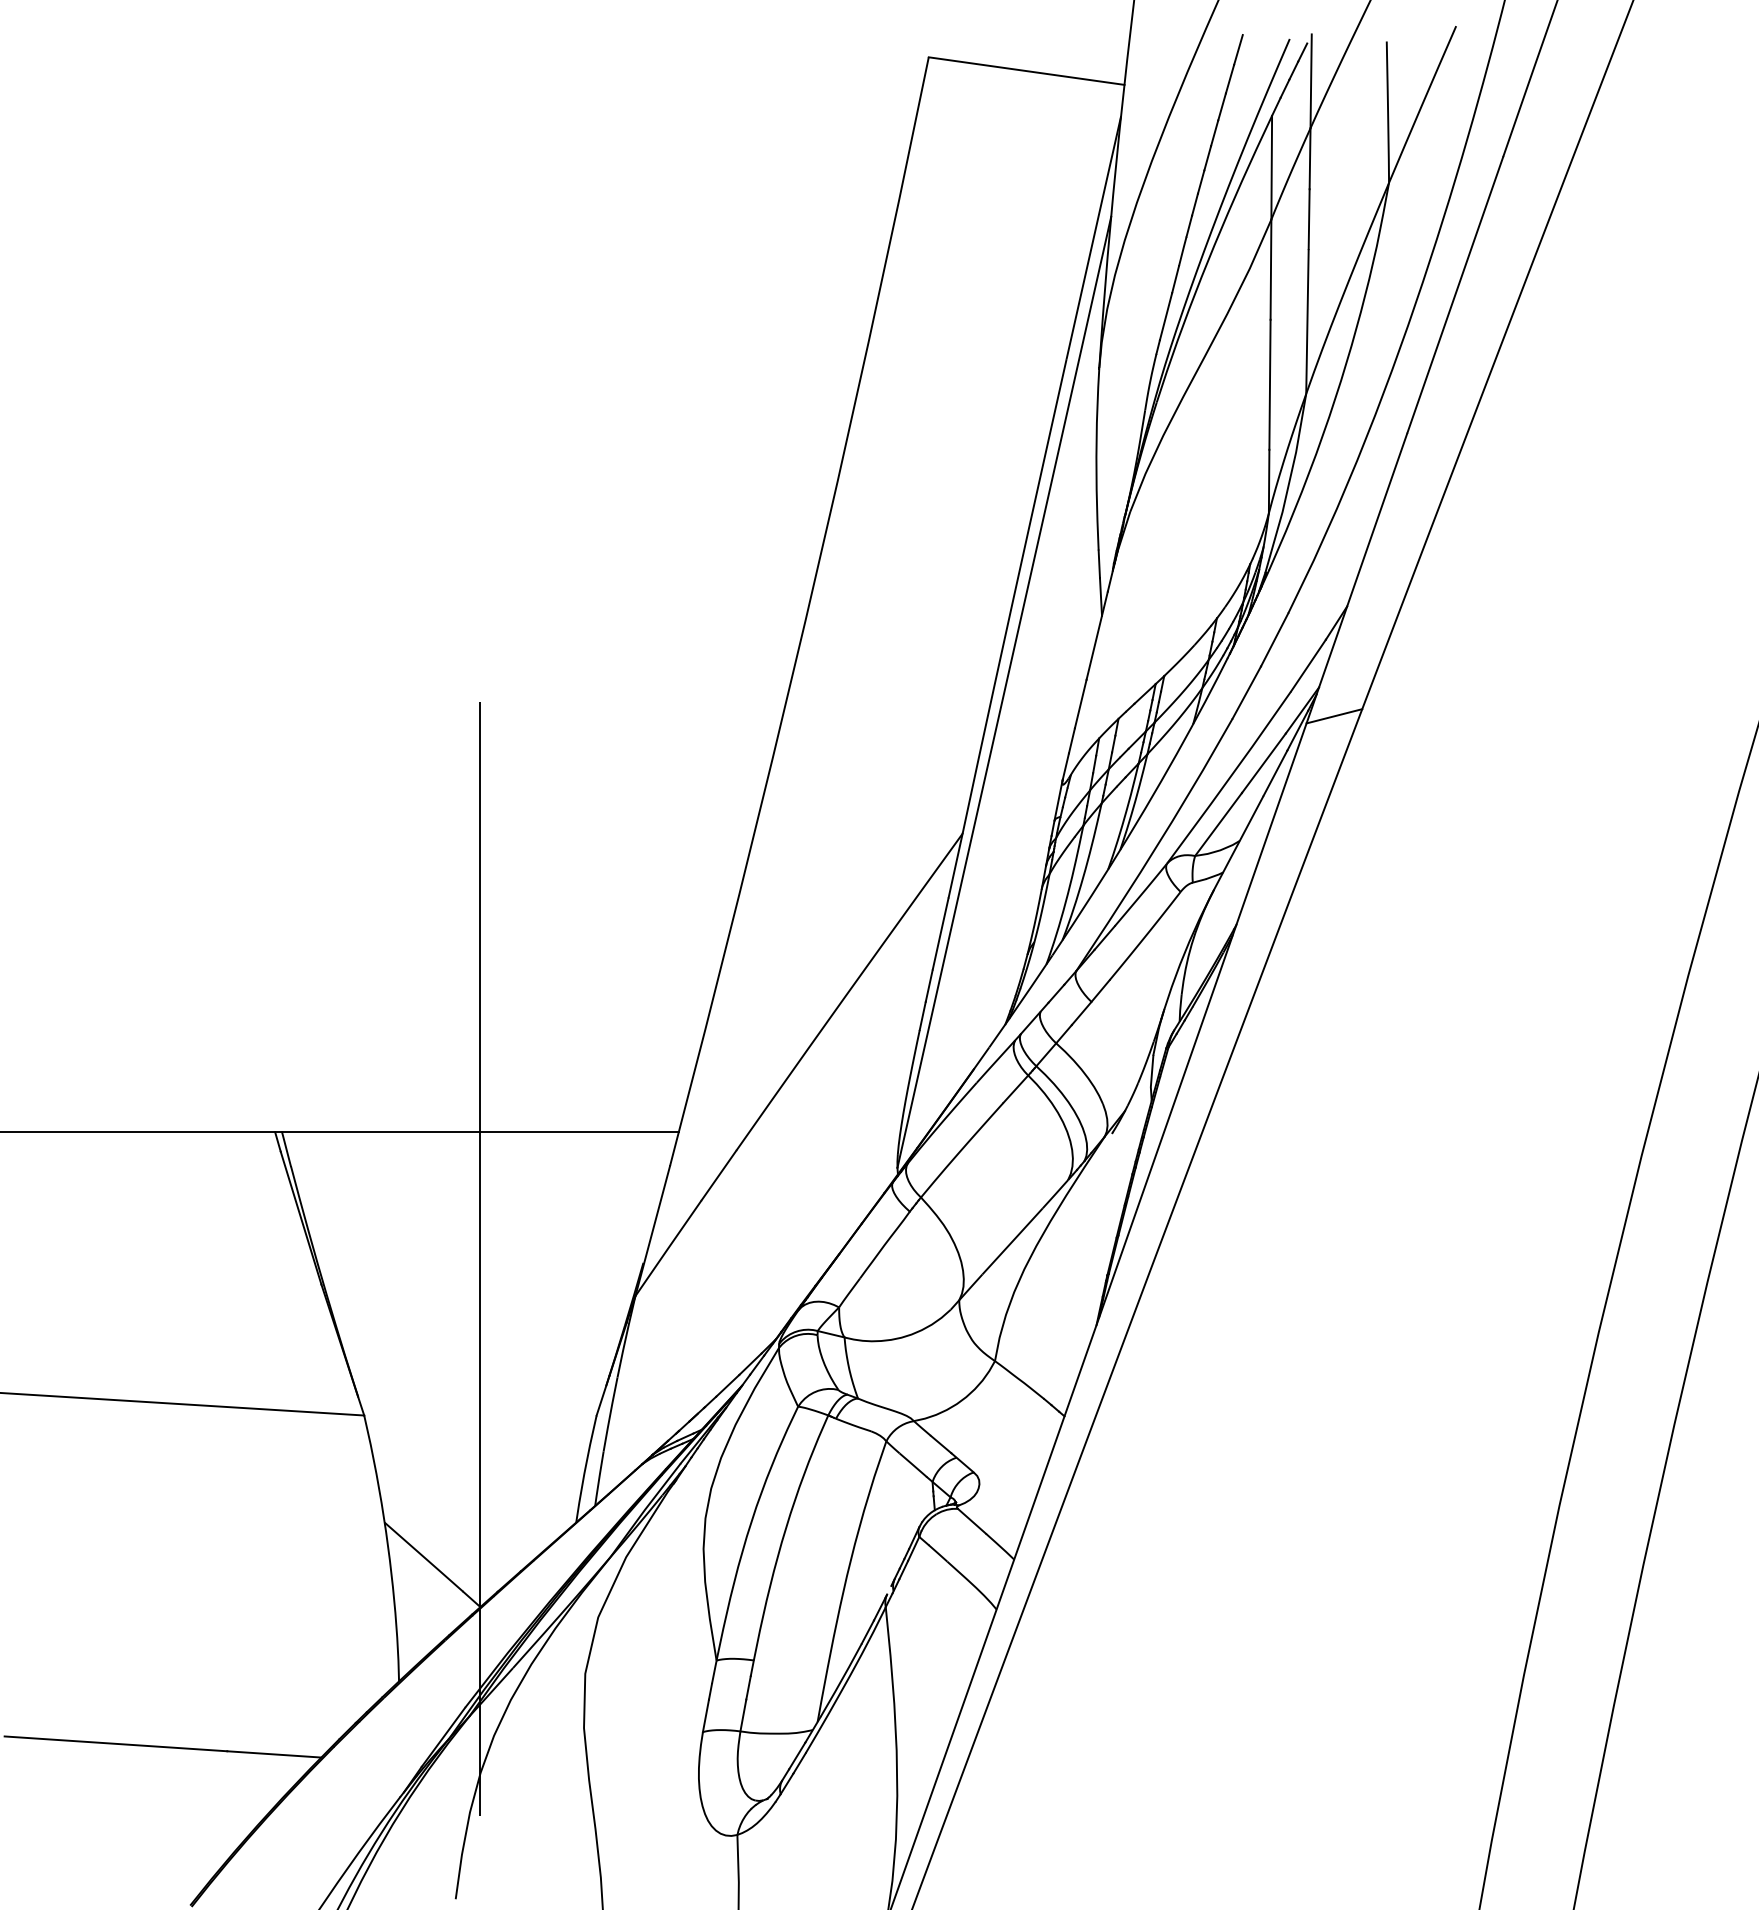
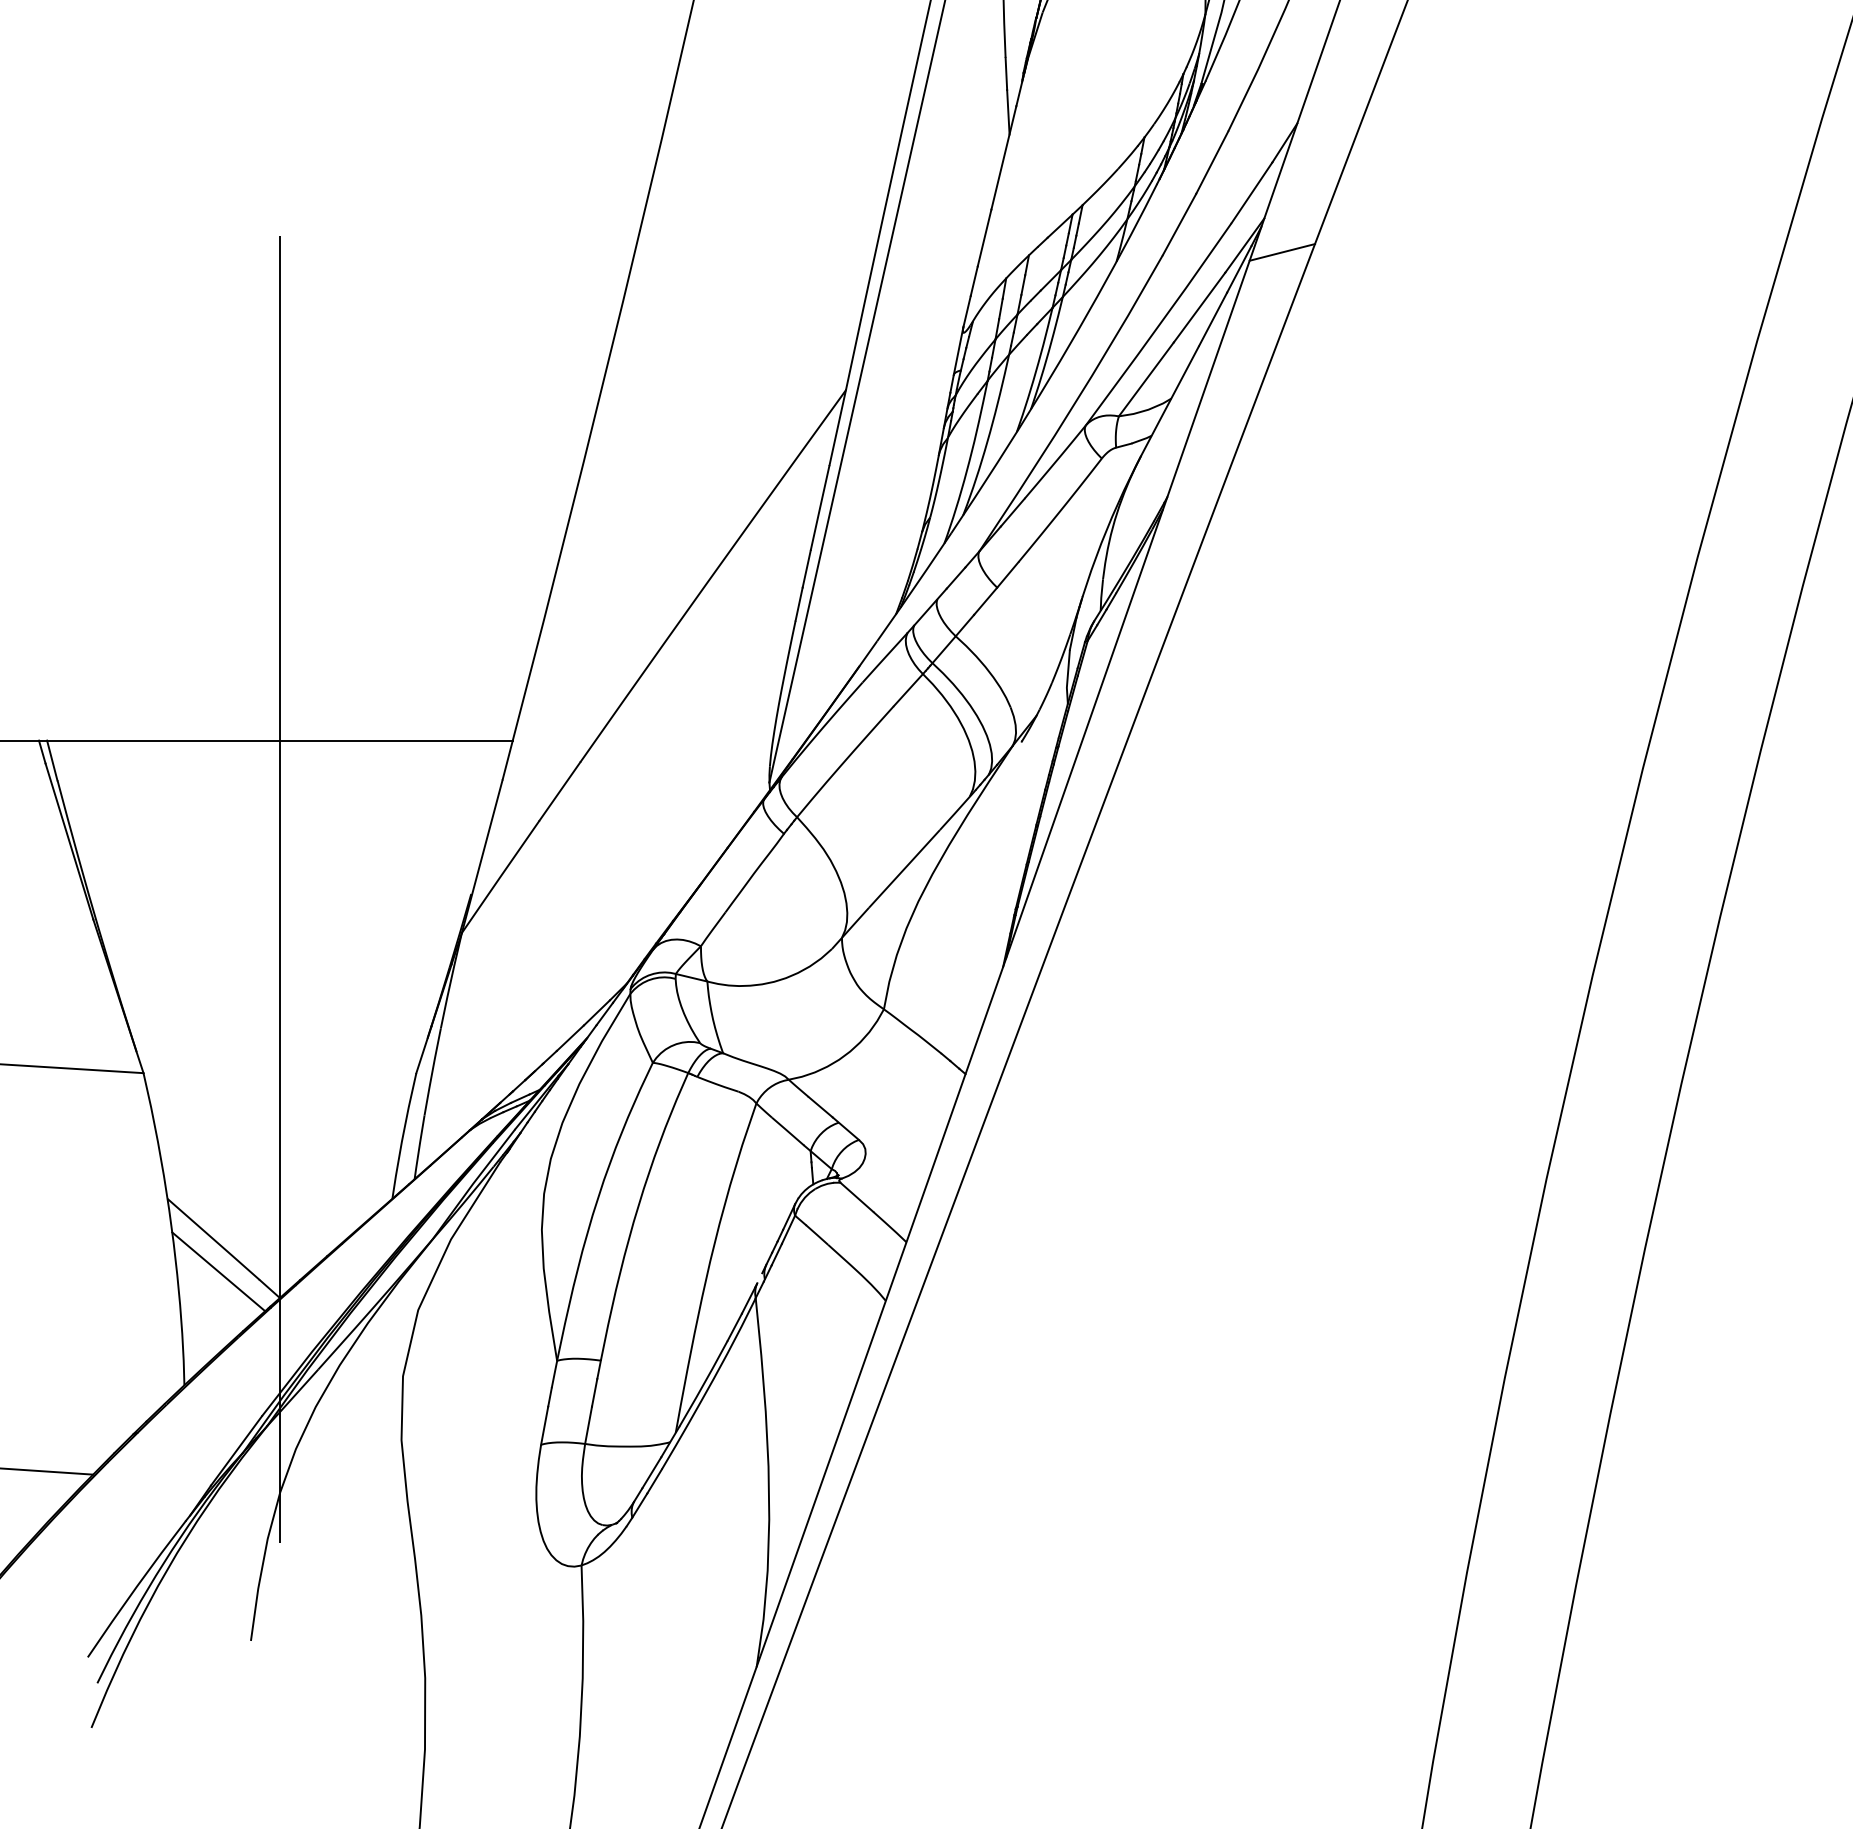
line: (428, 1584) -> (218, 1271), added

